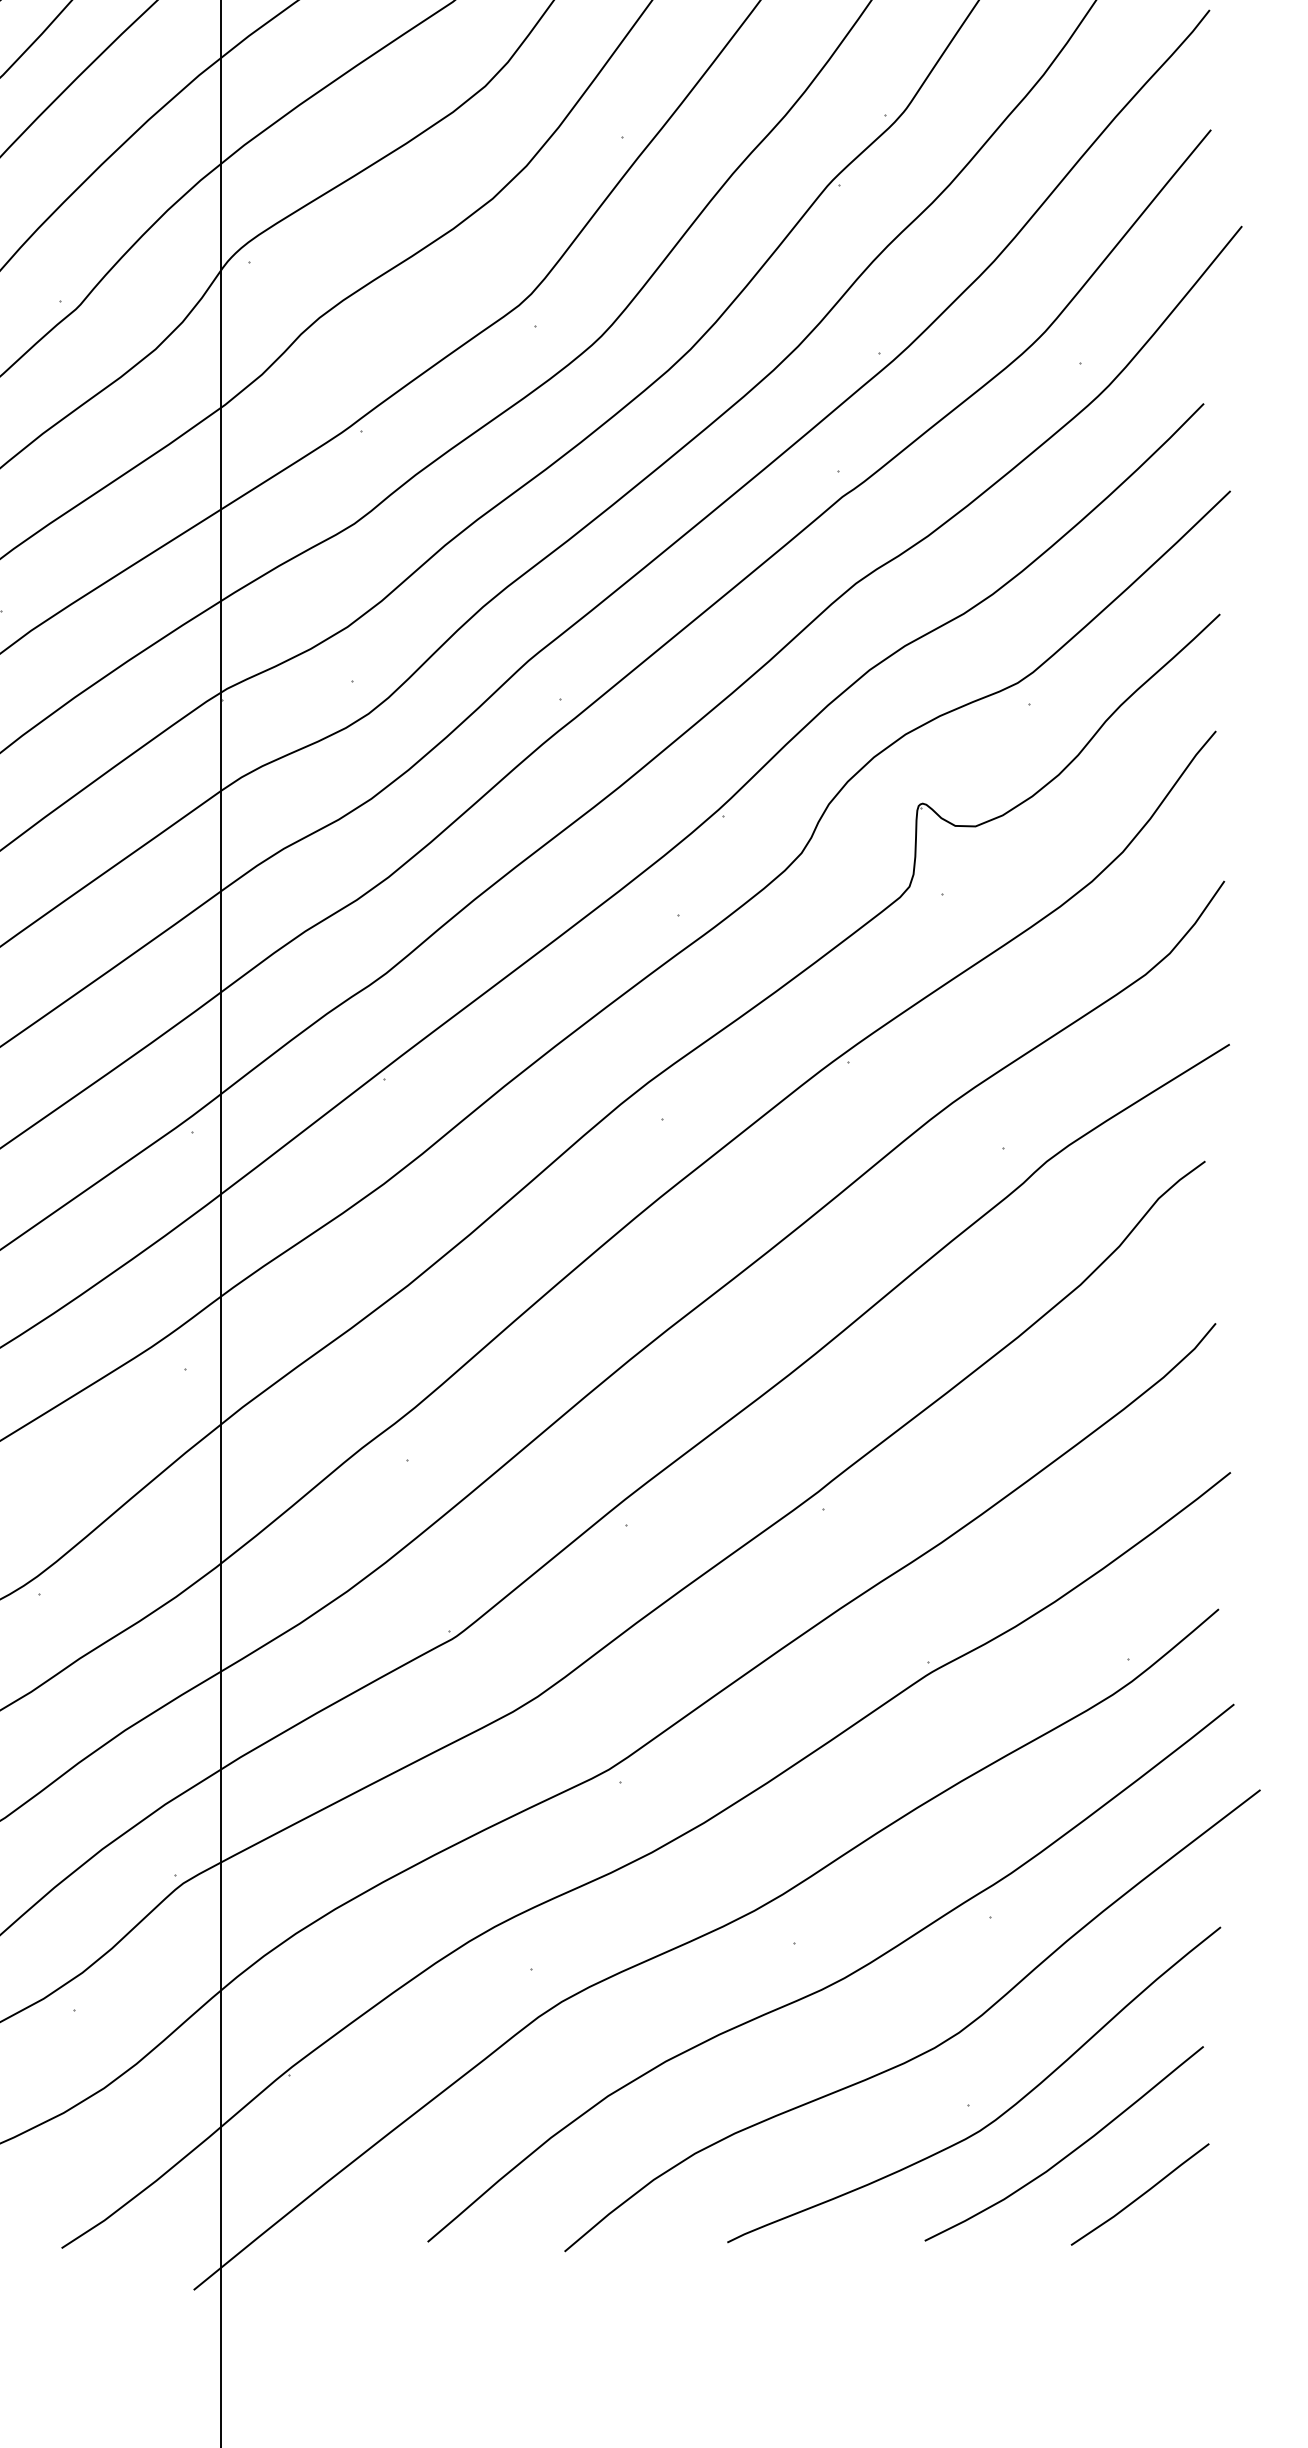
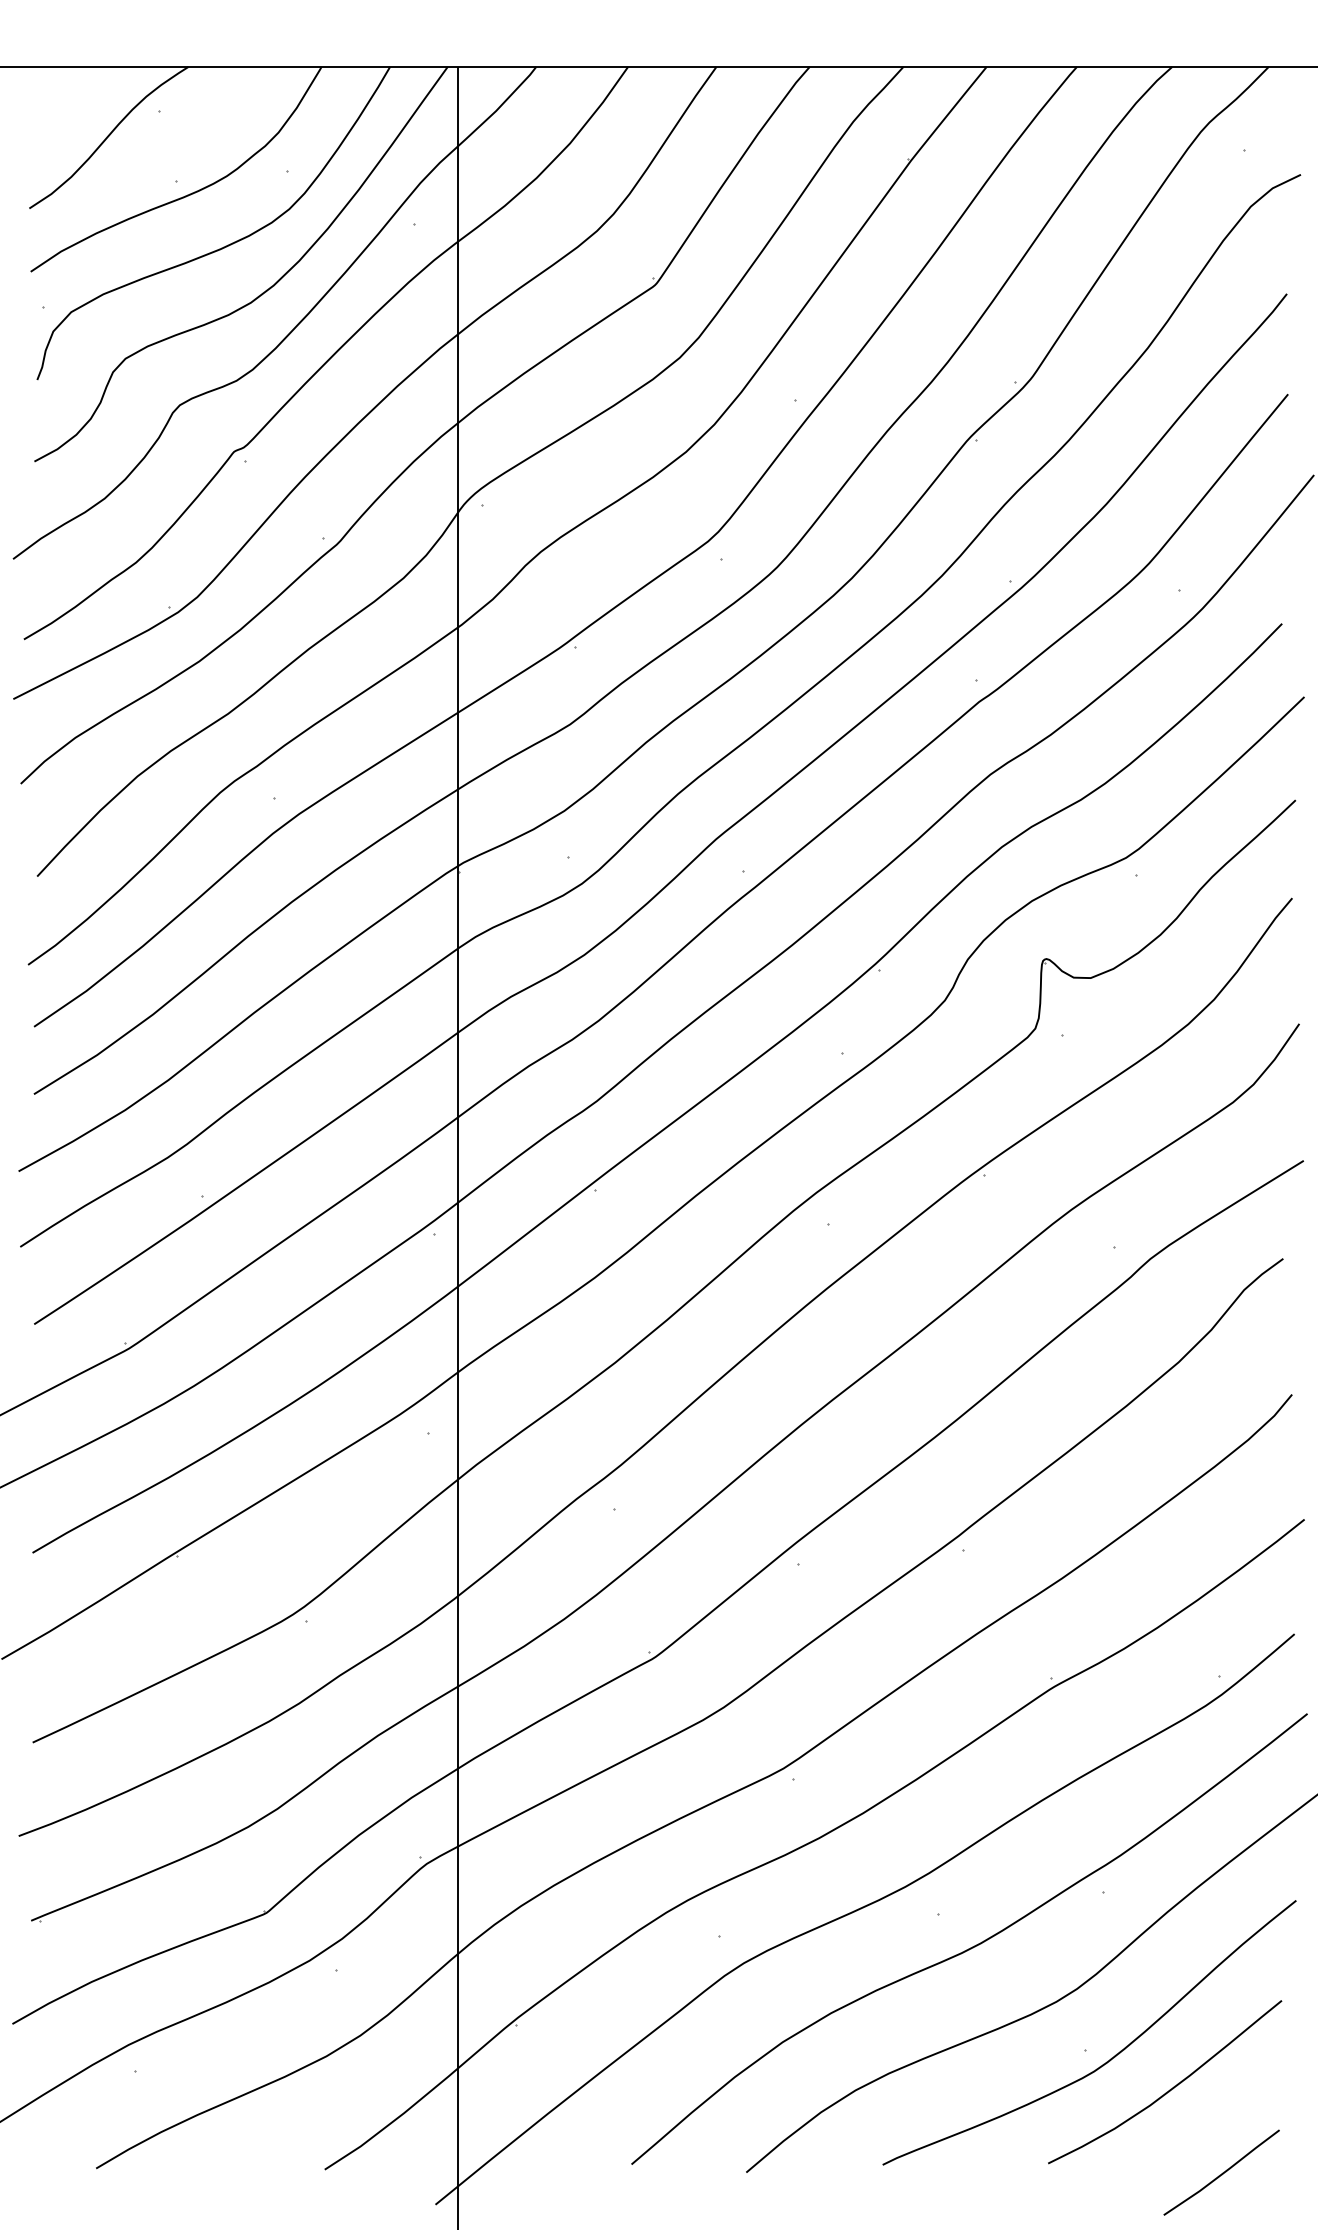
line: (1141, 2194) -> (1222, 2172), moved

